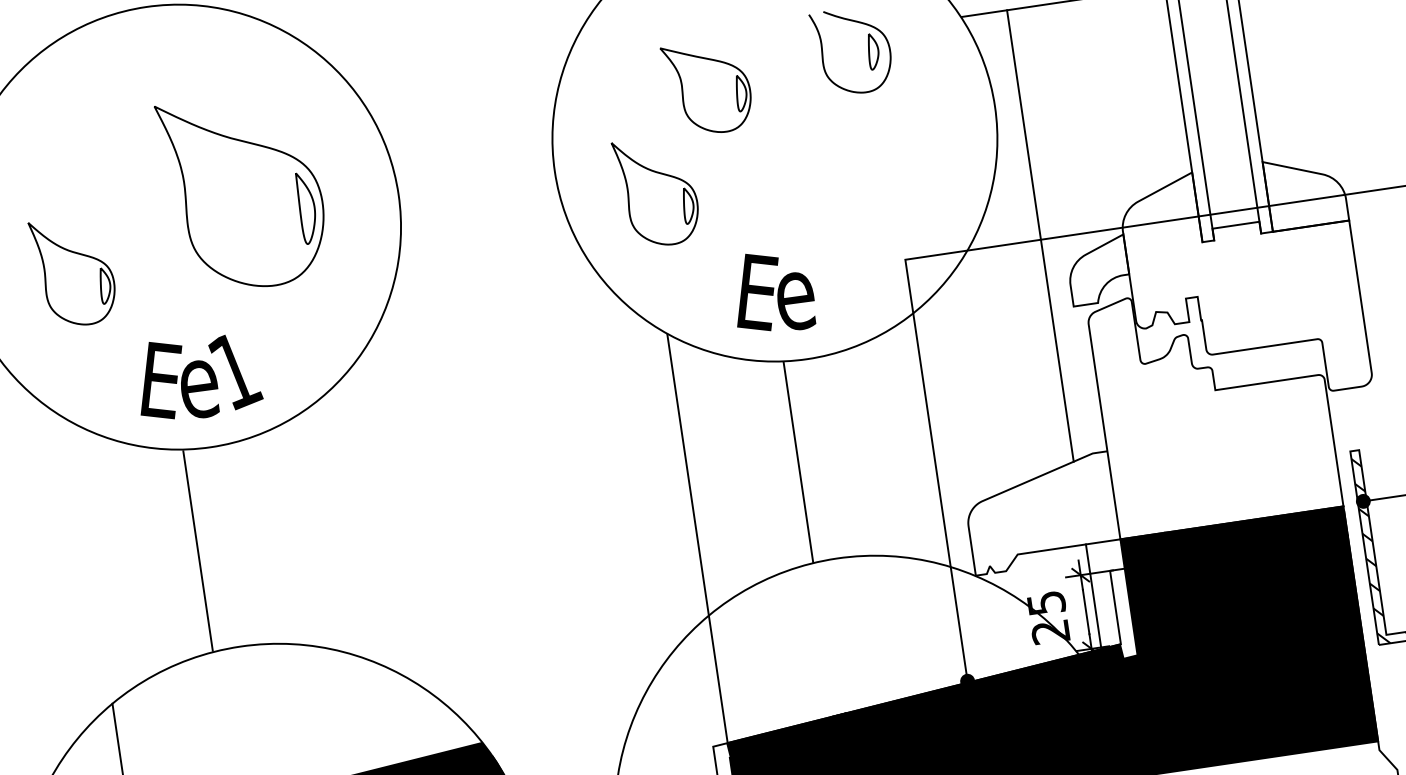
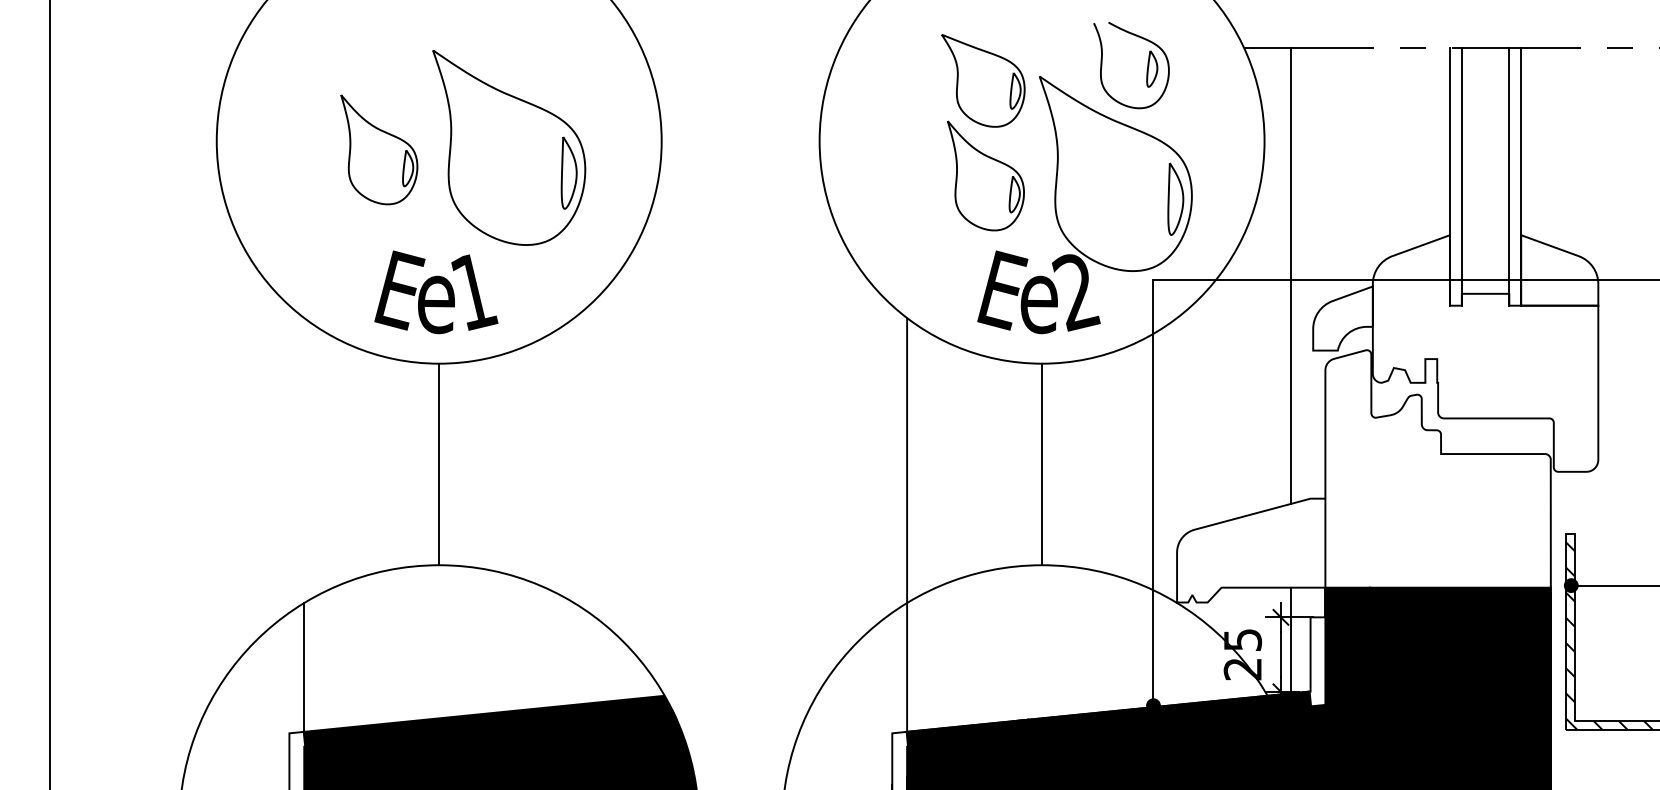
part: (856, 189) -> (1115, 203), added
part: (244, 191) -> (509, 147), moved
part: (656, 191) -> (985, 175), moved
part: (74, 271) -> (379, 149), moved
line: (798, 462) -> (1042, 464), moved
line: (198, 550) -> (439, 464), moved

